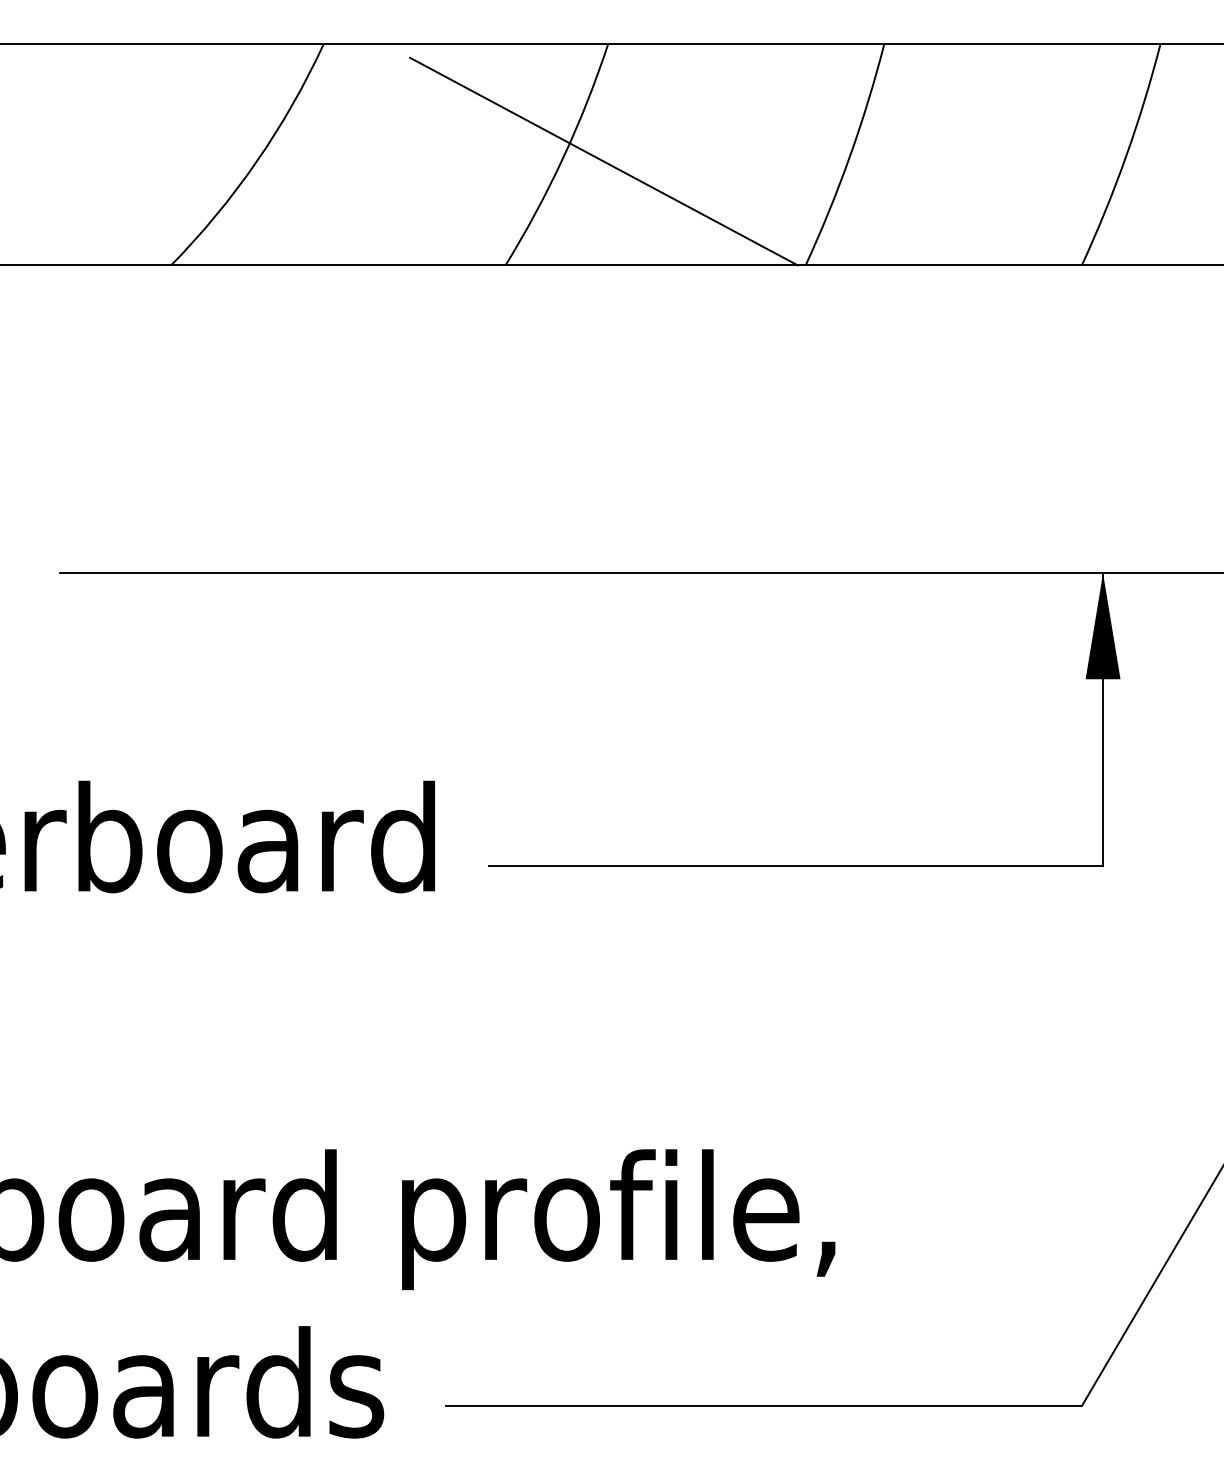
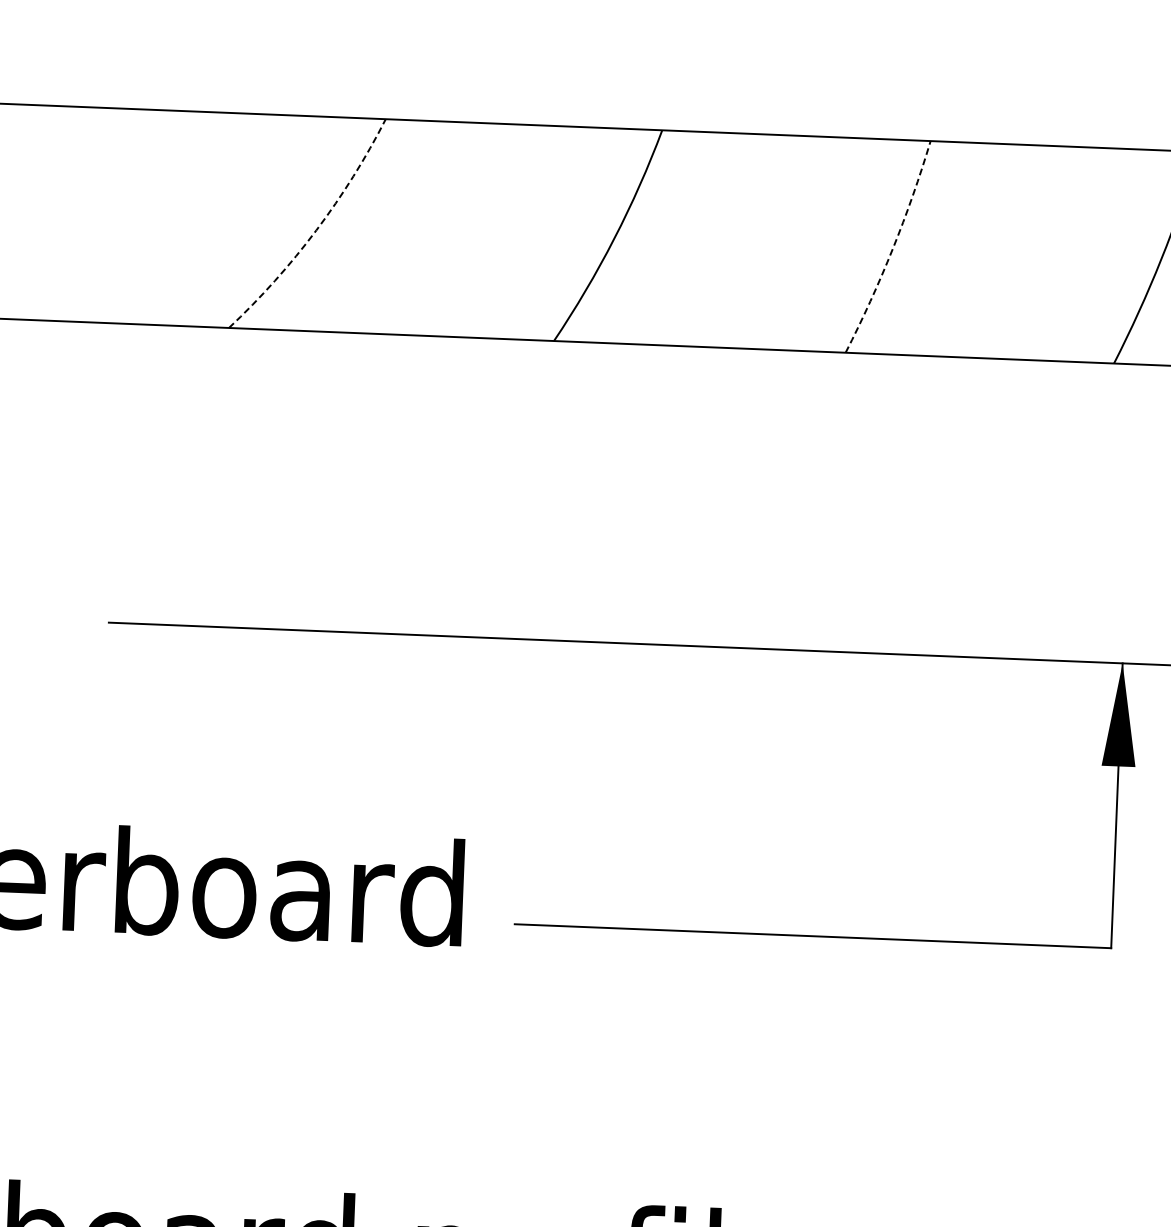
arc: (849, 156) -> (892, 248), solid -> dashed
arc: (256, 161) -> (316, 230), solid -> dashed
line: (603, 161) -> (653, 243), removed

